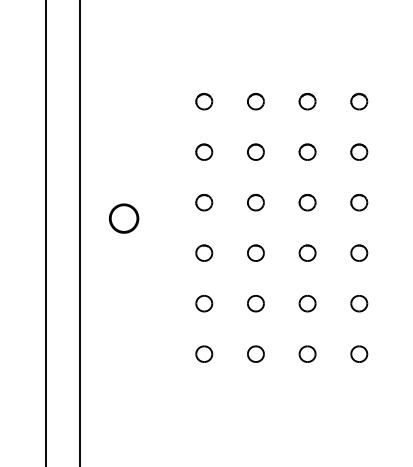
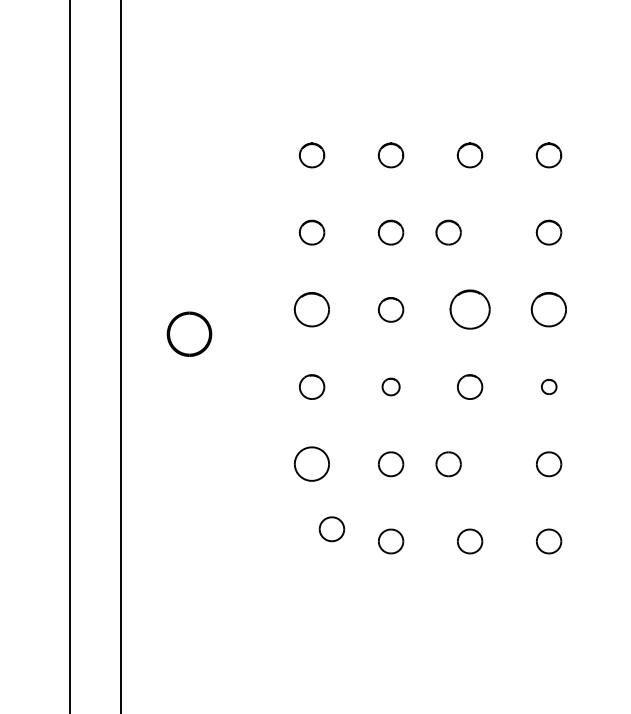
part: (307, 151) -> (448, 231), moved
part: (204, 202) -> (312, 309), size x1.4
part: (307, 202) -> (469, 309), size x1.6
part: (359, 202) -> (549, 309), size x1.4
part: (255, 252) -> (390, 386), size x0.7
part: (359, 252) -> (549, 386), size x0.6
part: (204, 303) -> (312, 464), size x1.4
part: (307, 303) -> (448, 464), moved
part: (204, 353) -> (332, 528), moved

